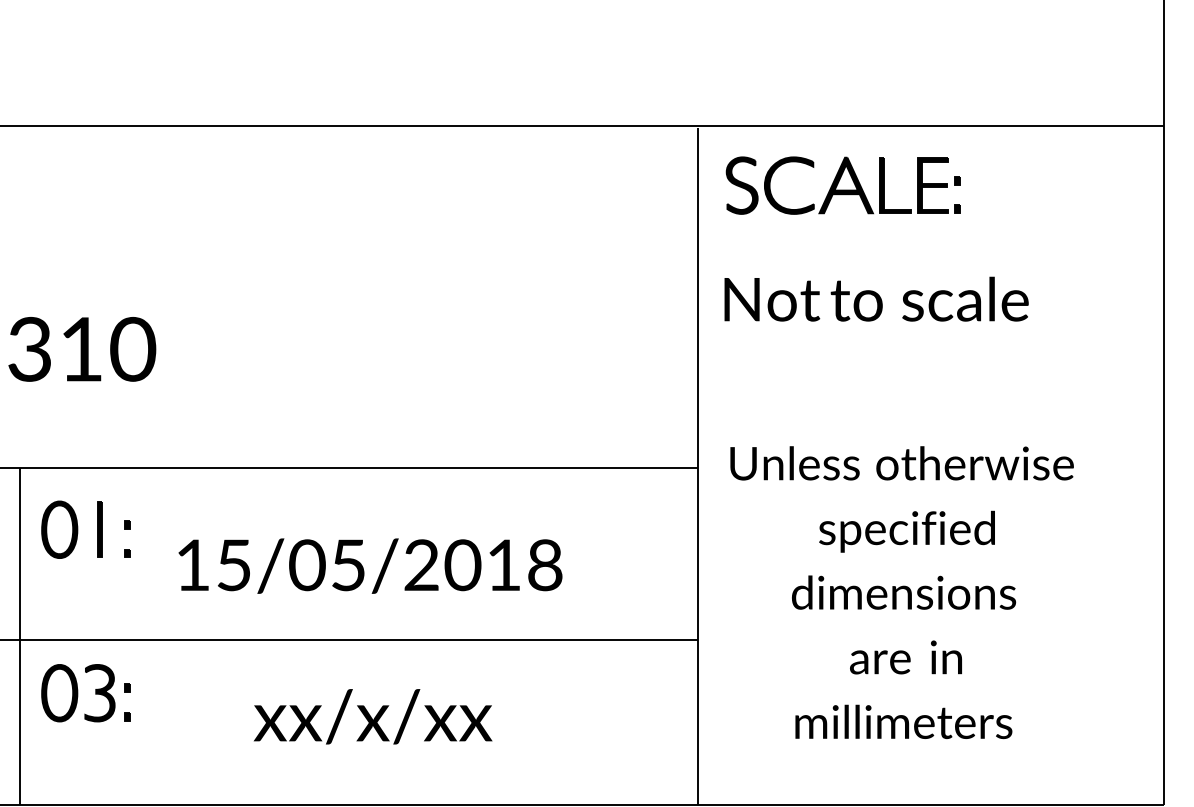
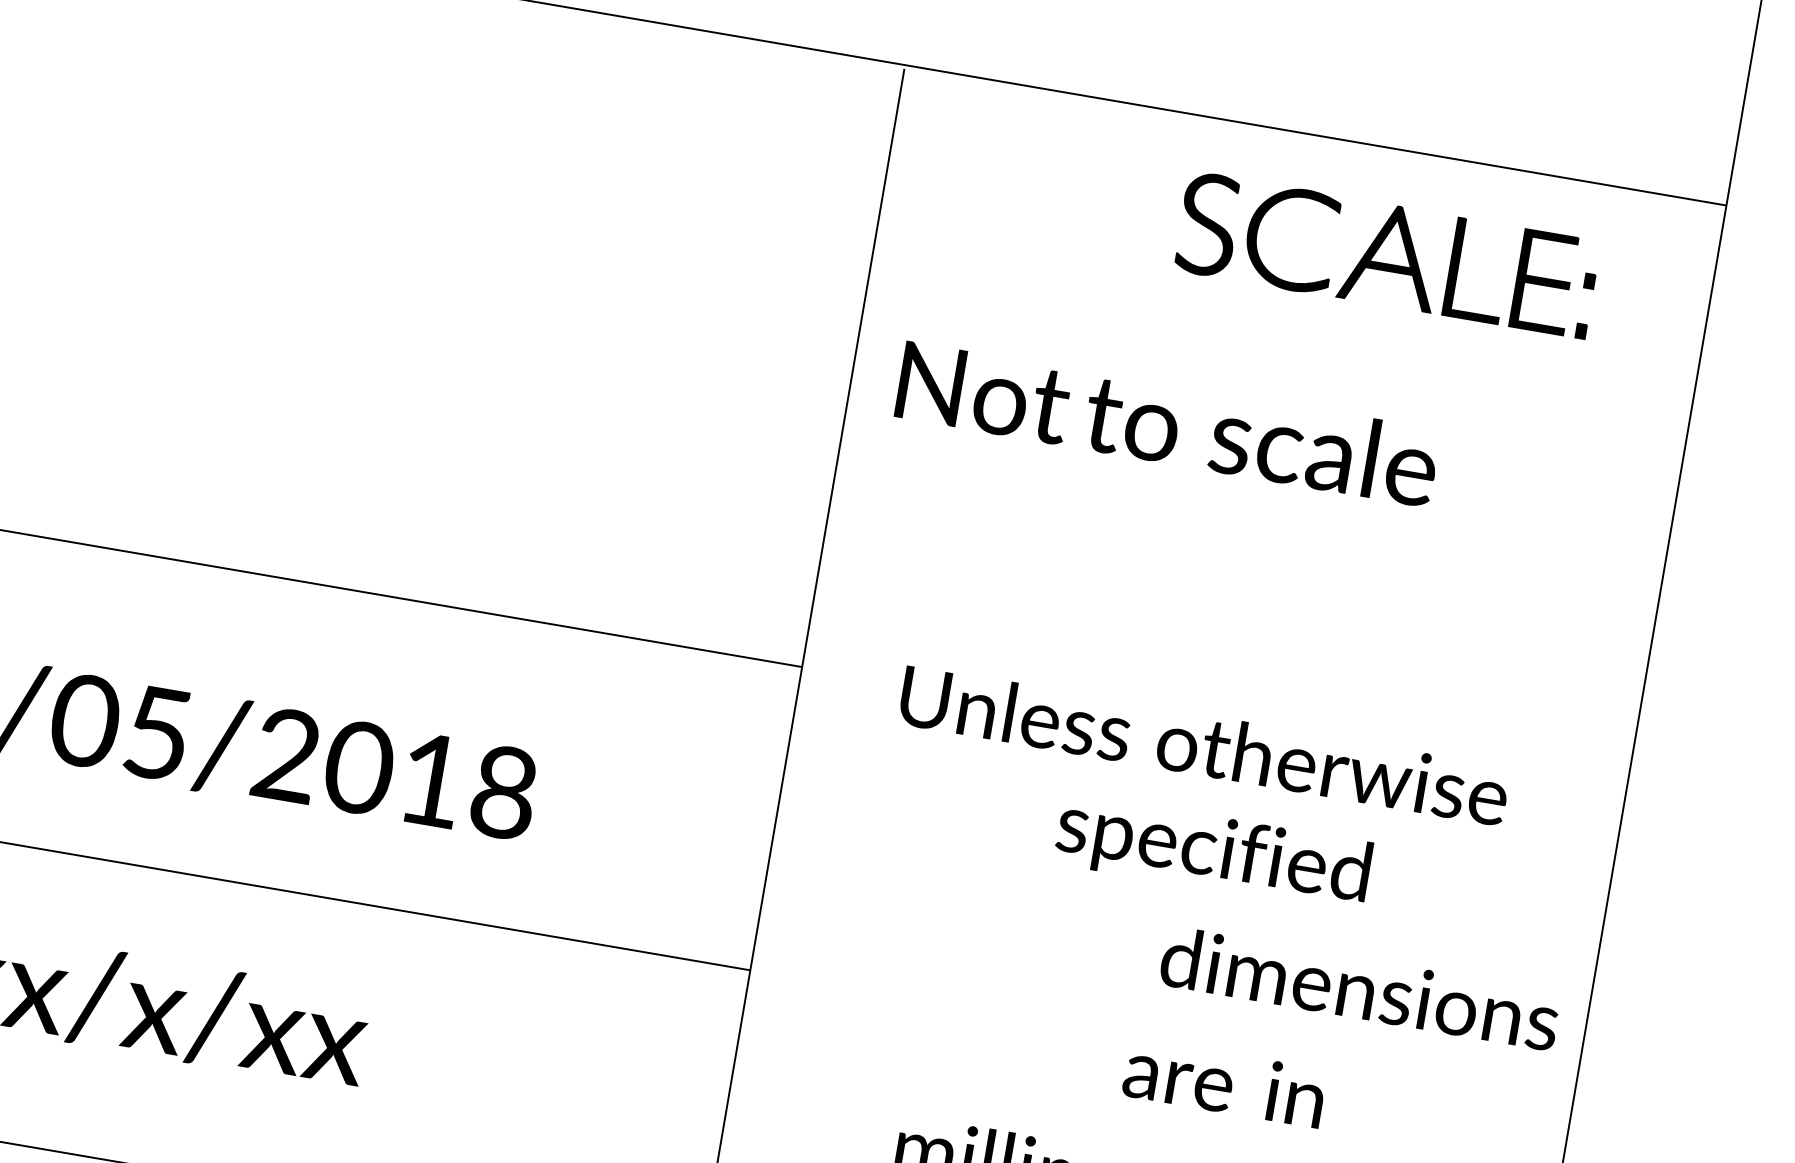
part: (842, 185) -> (1385, 254), moved
text: (901, 463) -> (1203, 745), moved
text: (906, 531) -> (1212, 852), moved
text: (904, 592) -> (1361, 988), moved
text: (905, 657) -> (1223, 1082), moved

